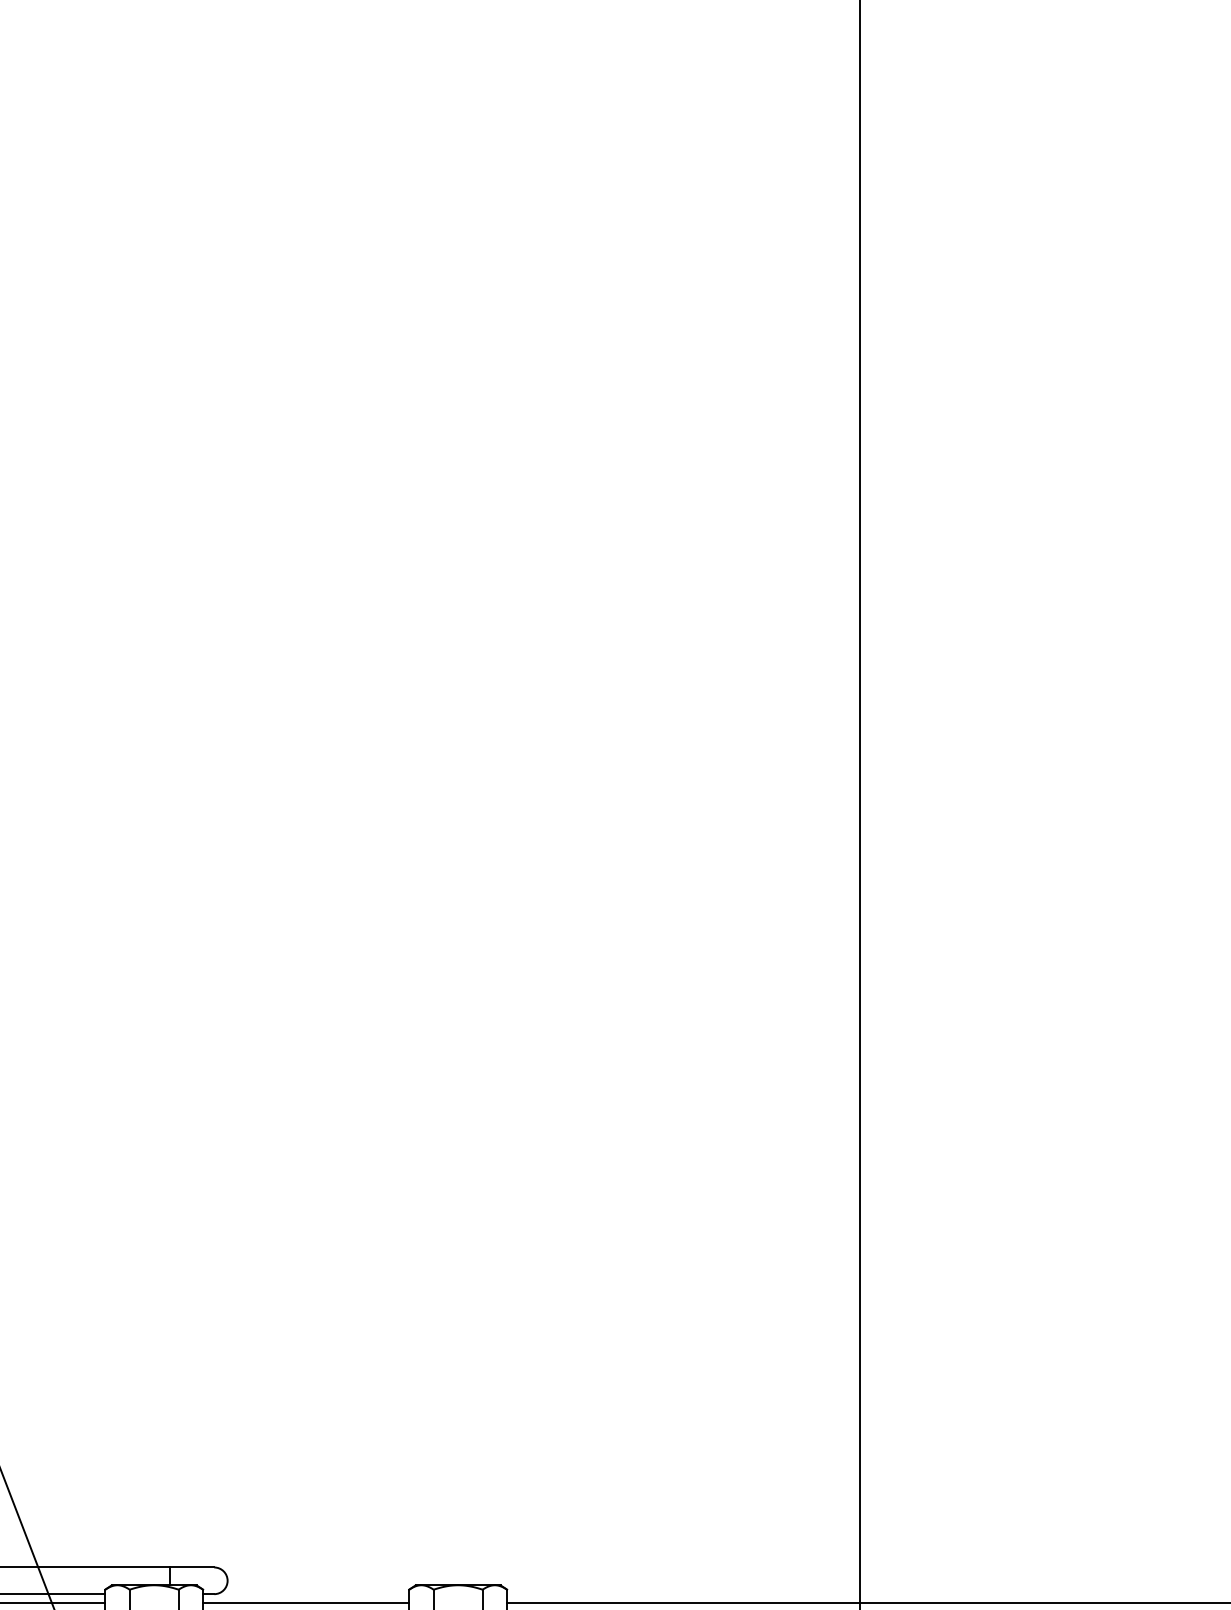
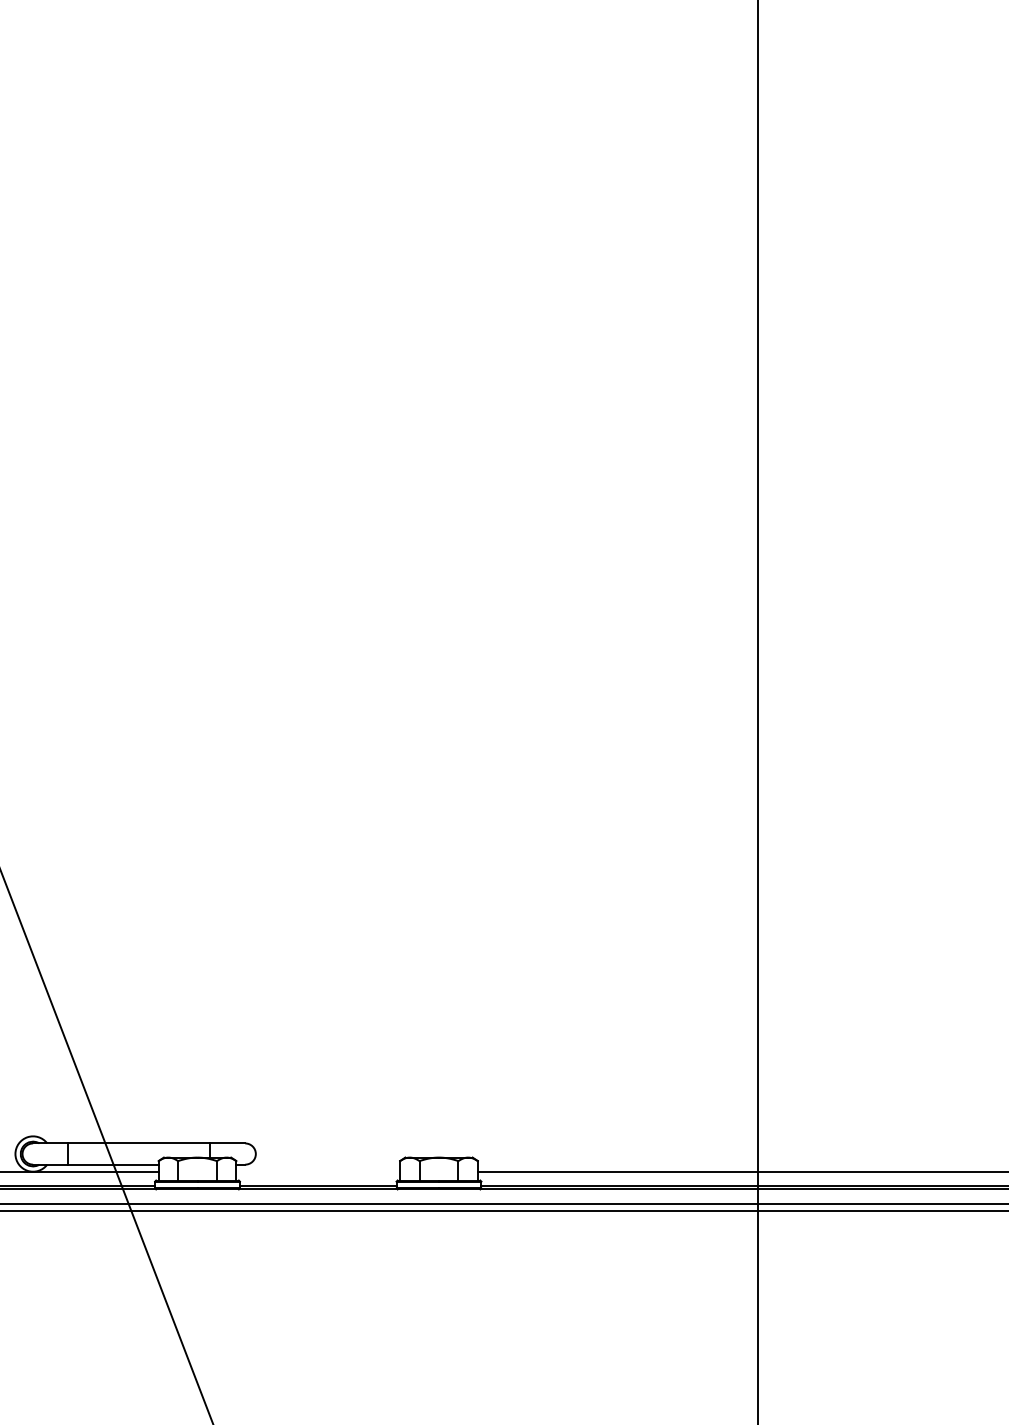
line: (306, 1602) -> (318, 1171), removed

